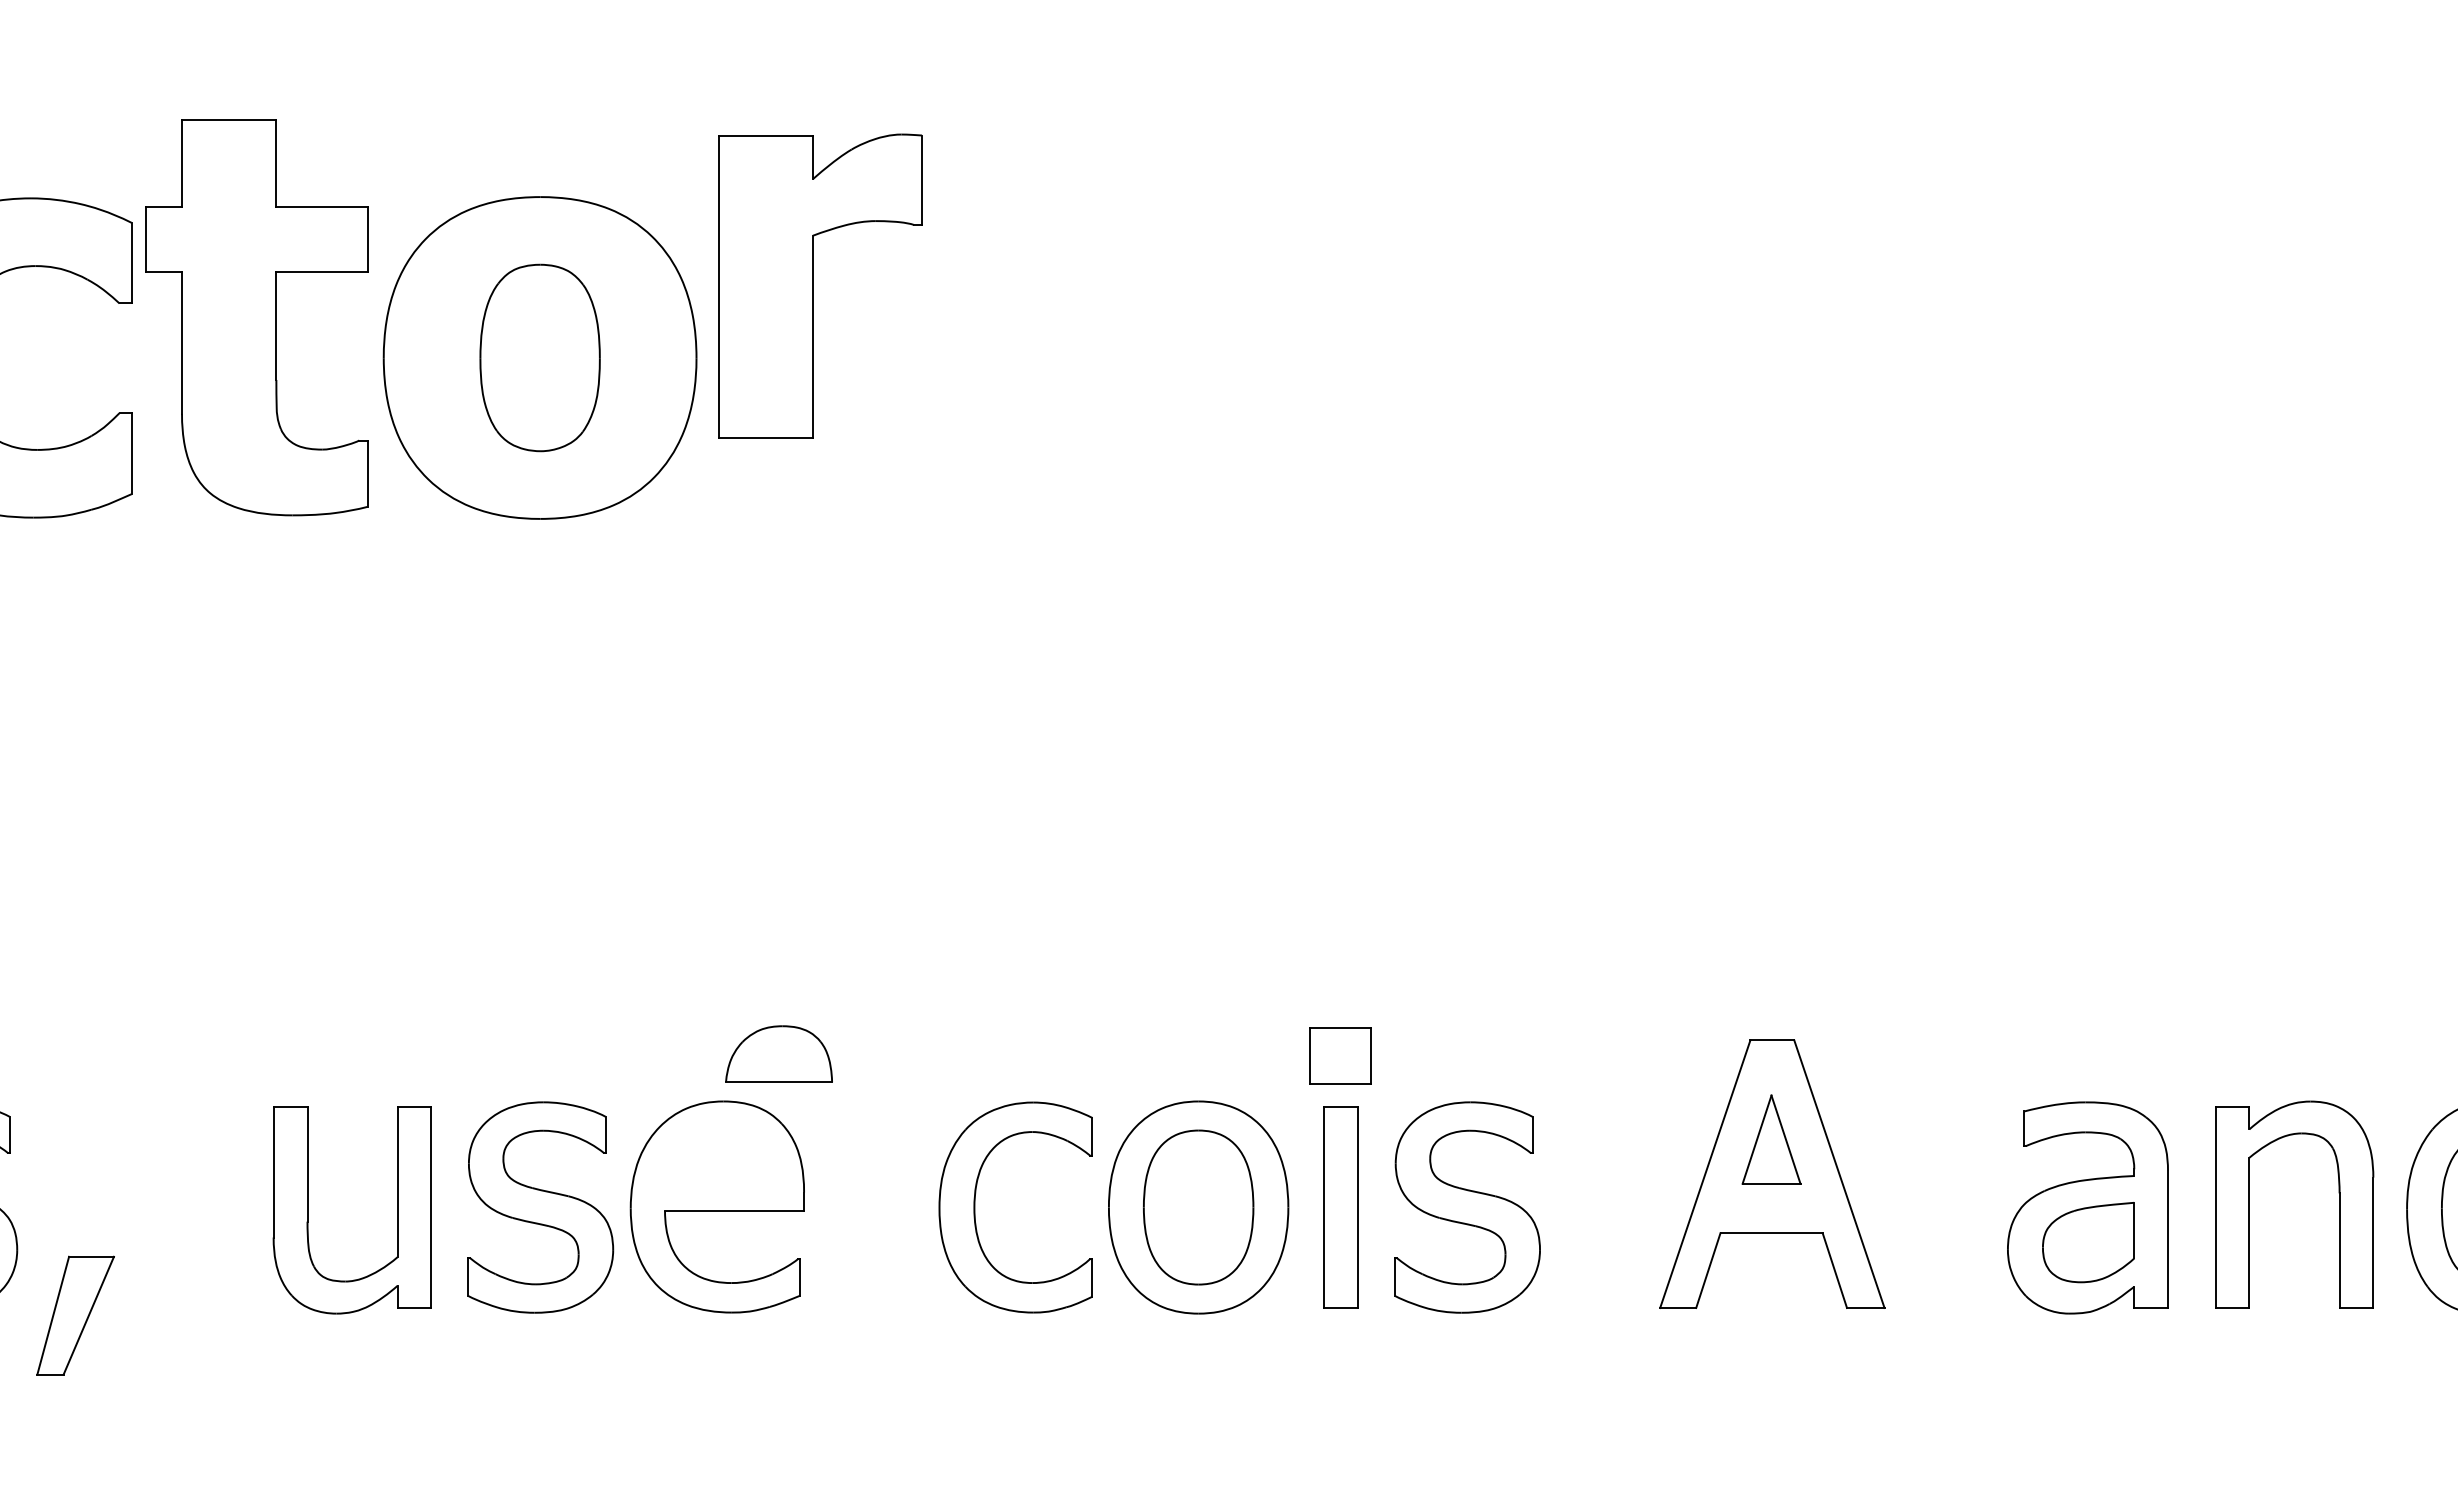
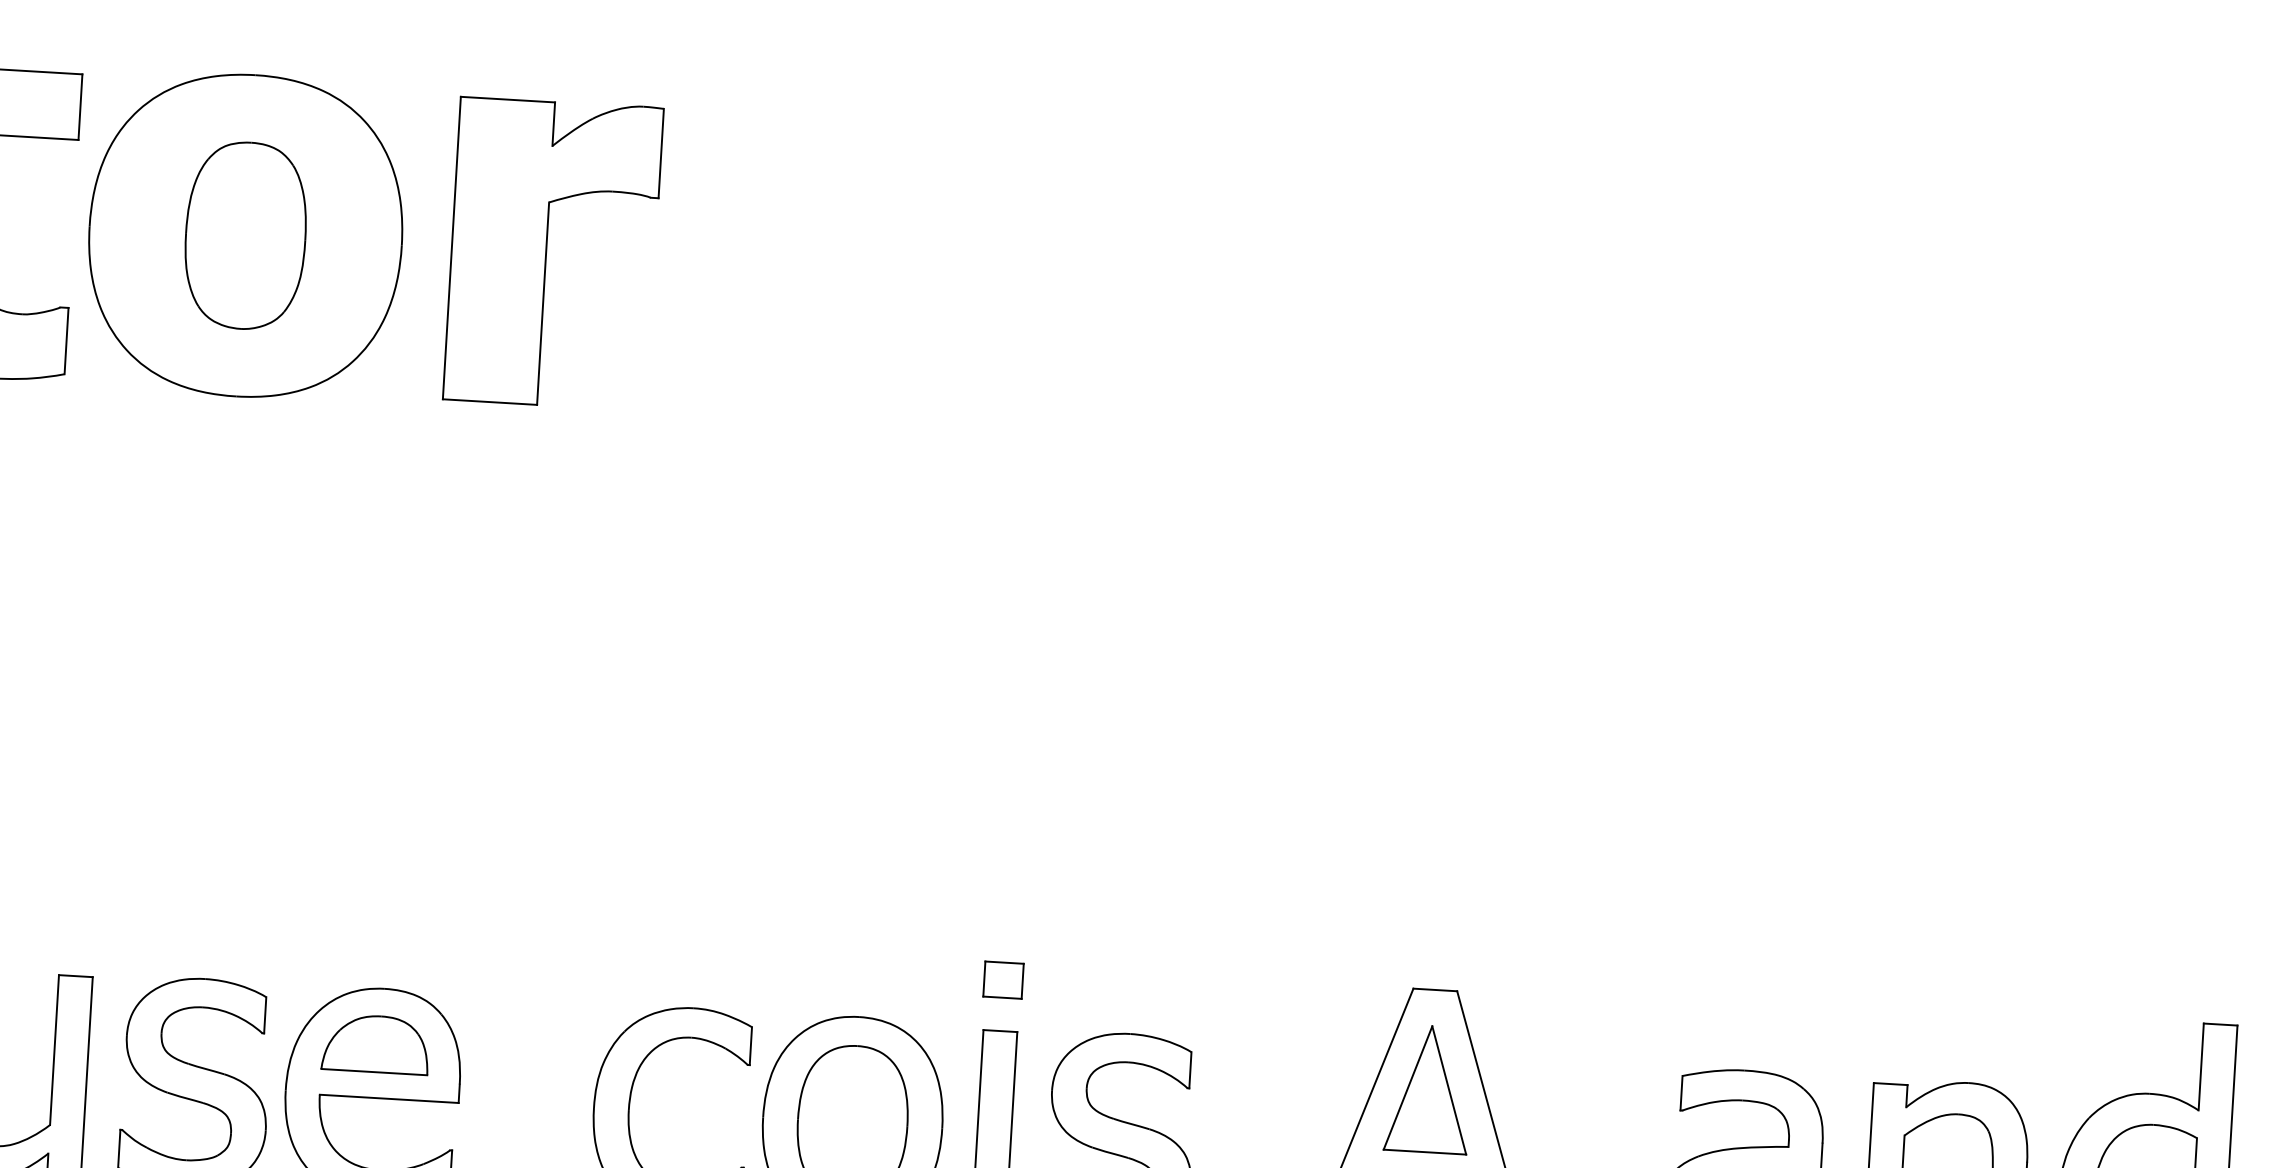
part: (813, 285) -> (546, 252), moved
part: (778, 1053) -> (375, 1043), moved
part: (1340, 1056) -> (1003, 980), size x0.62
part: (1771, 1139) -> (1428, 1088), size x1.43

